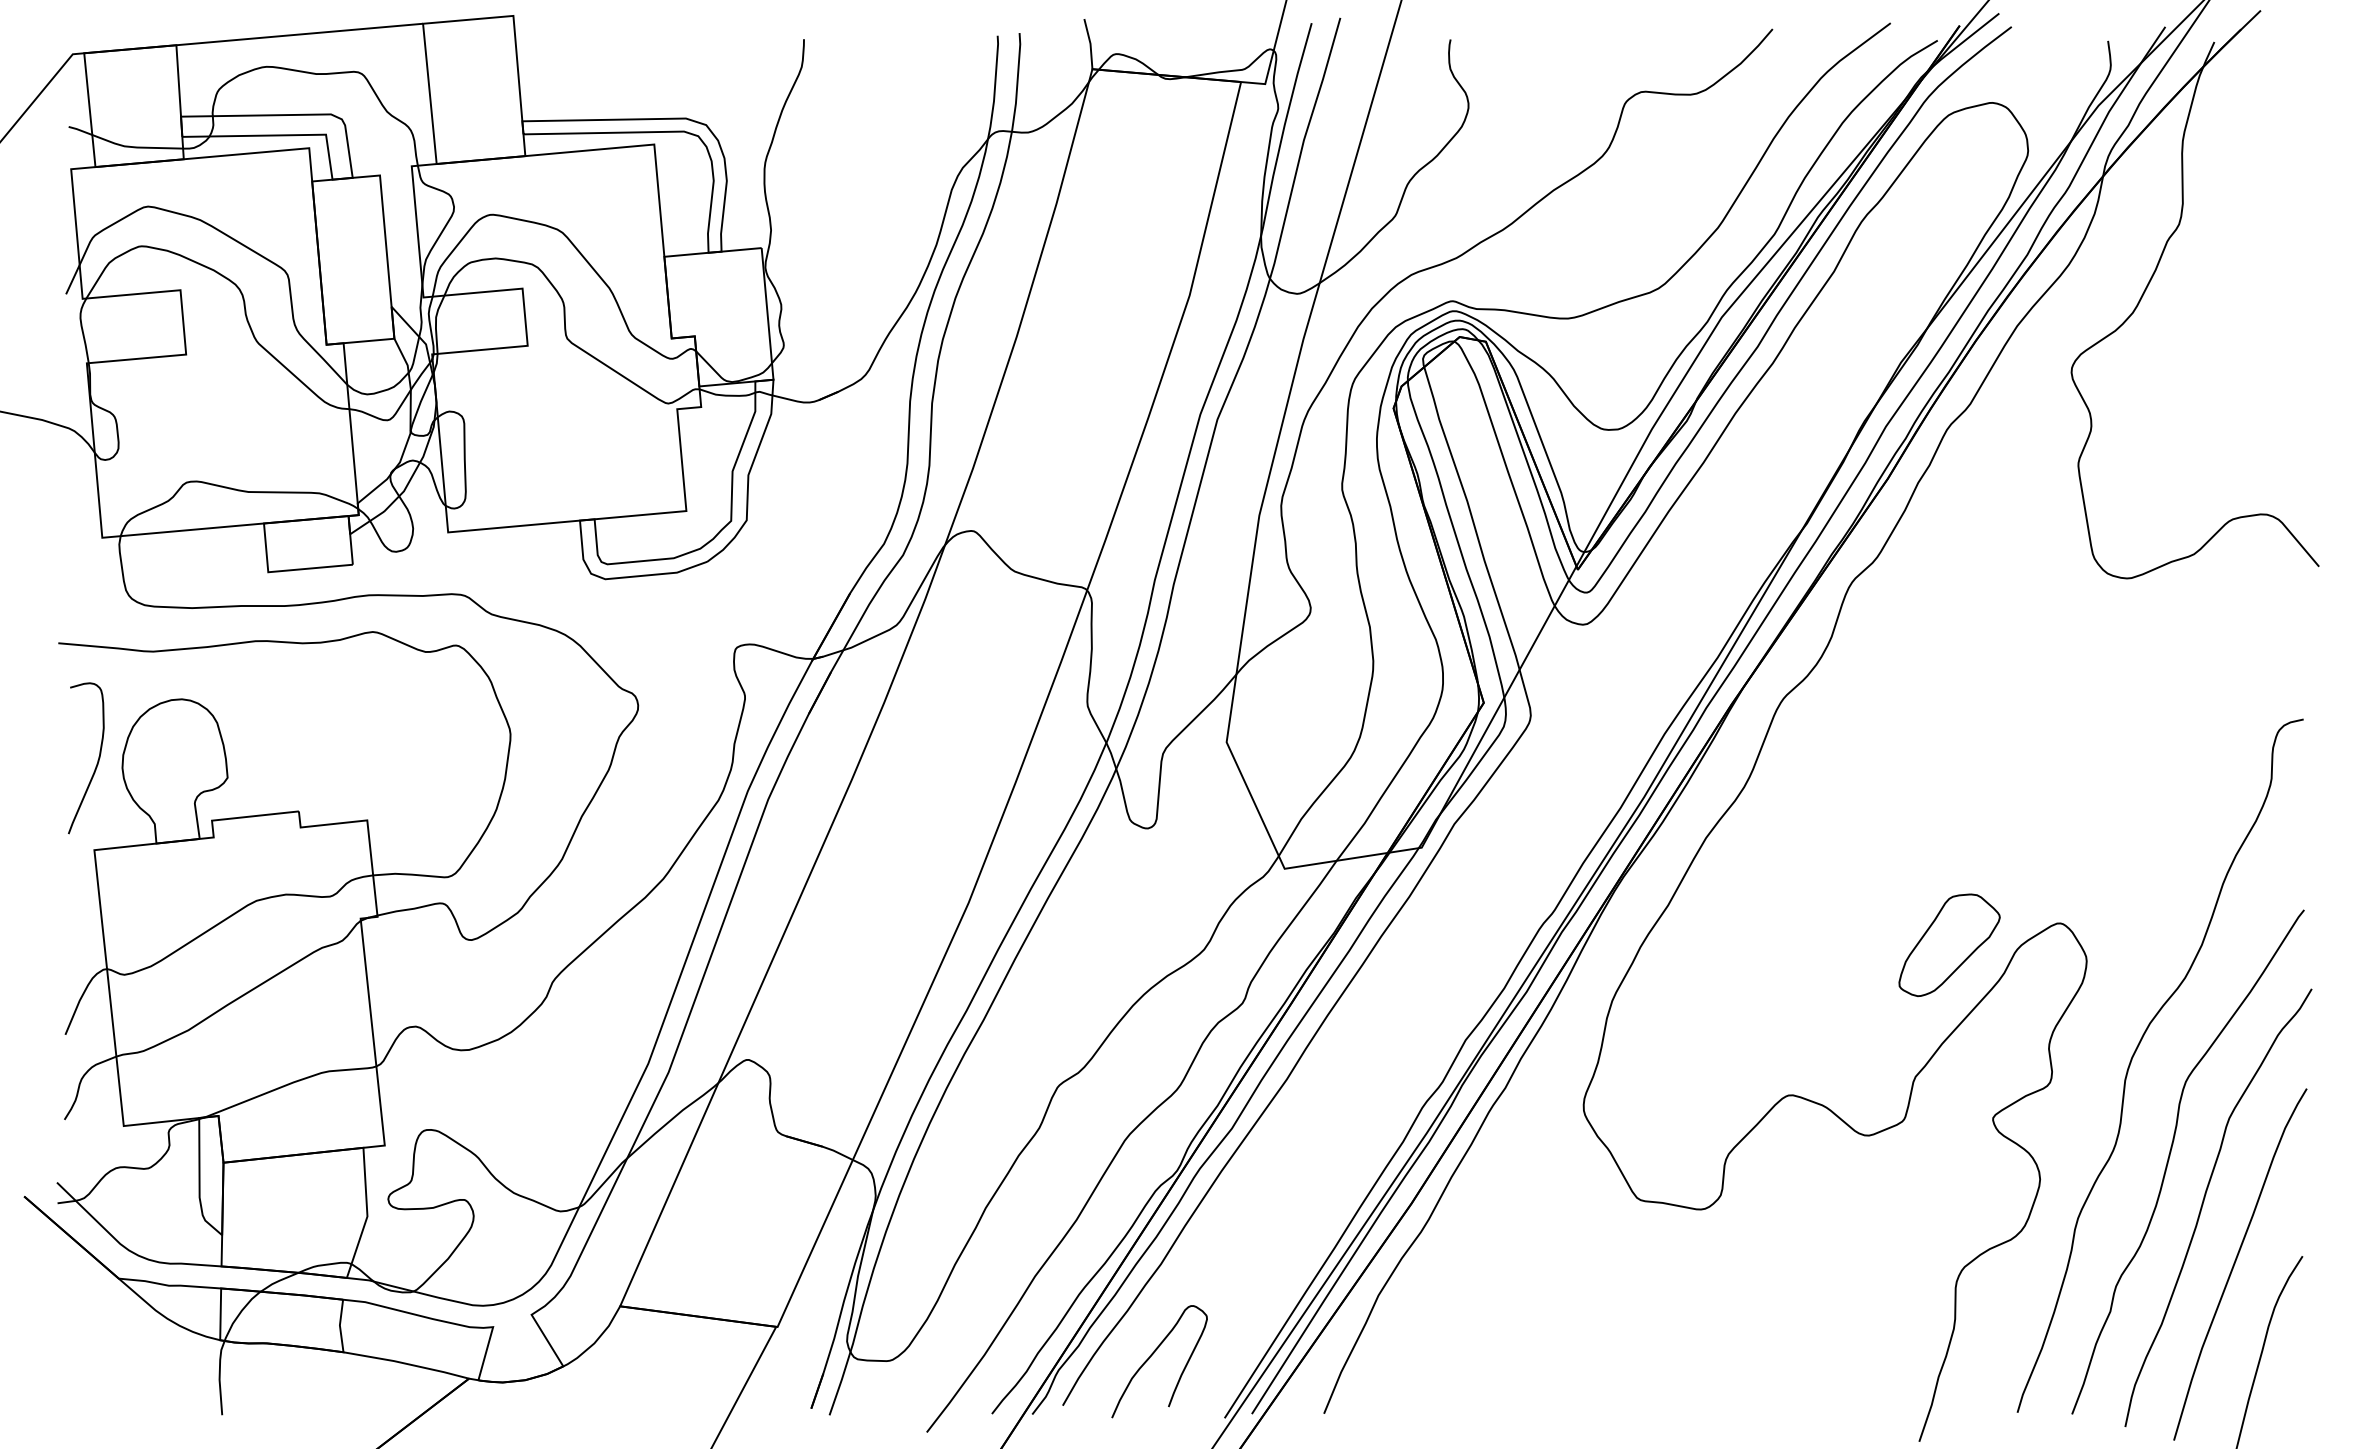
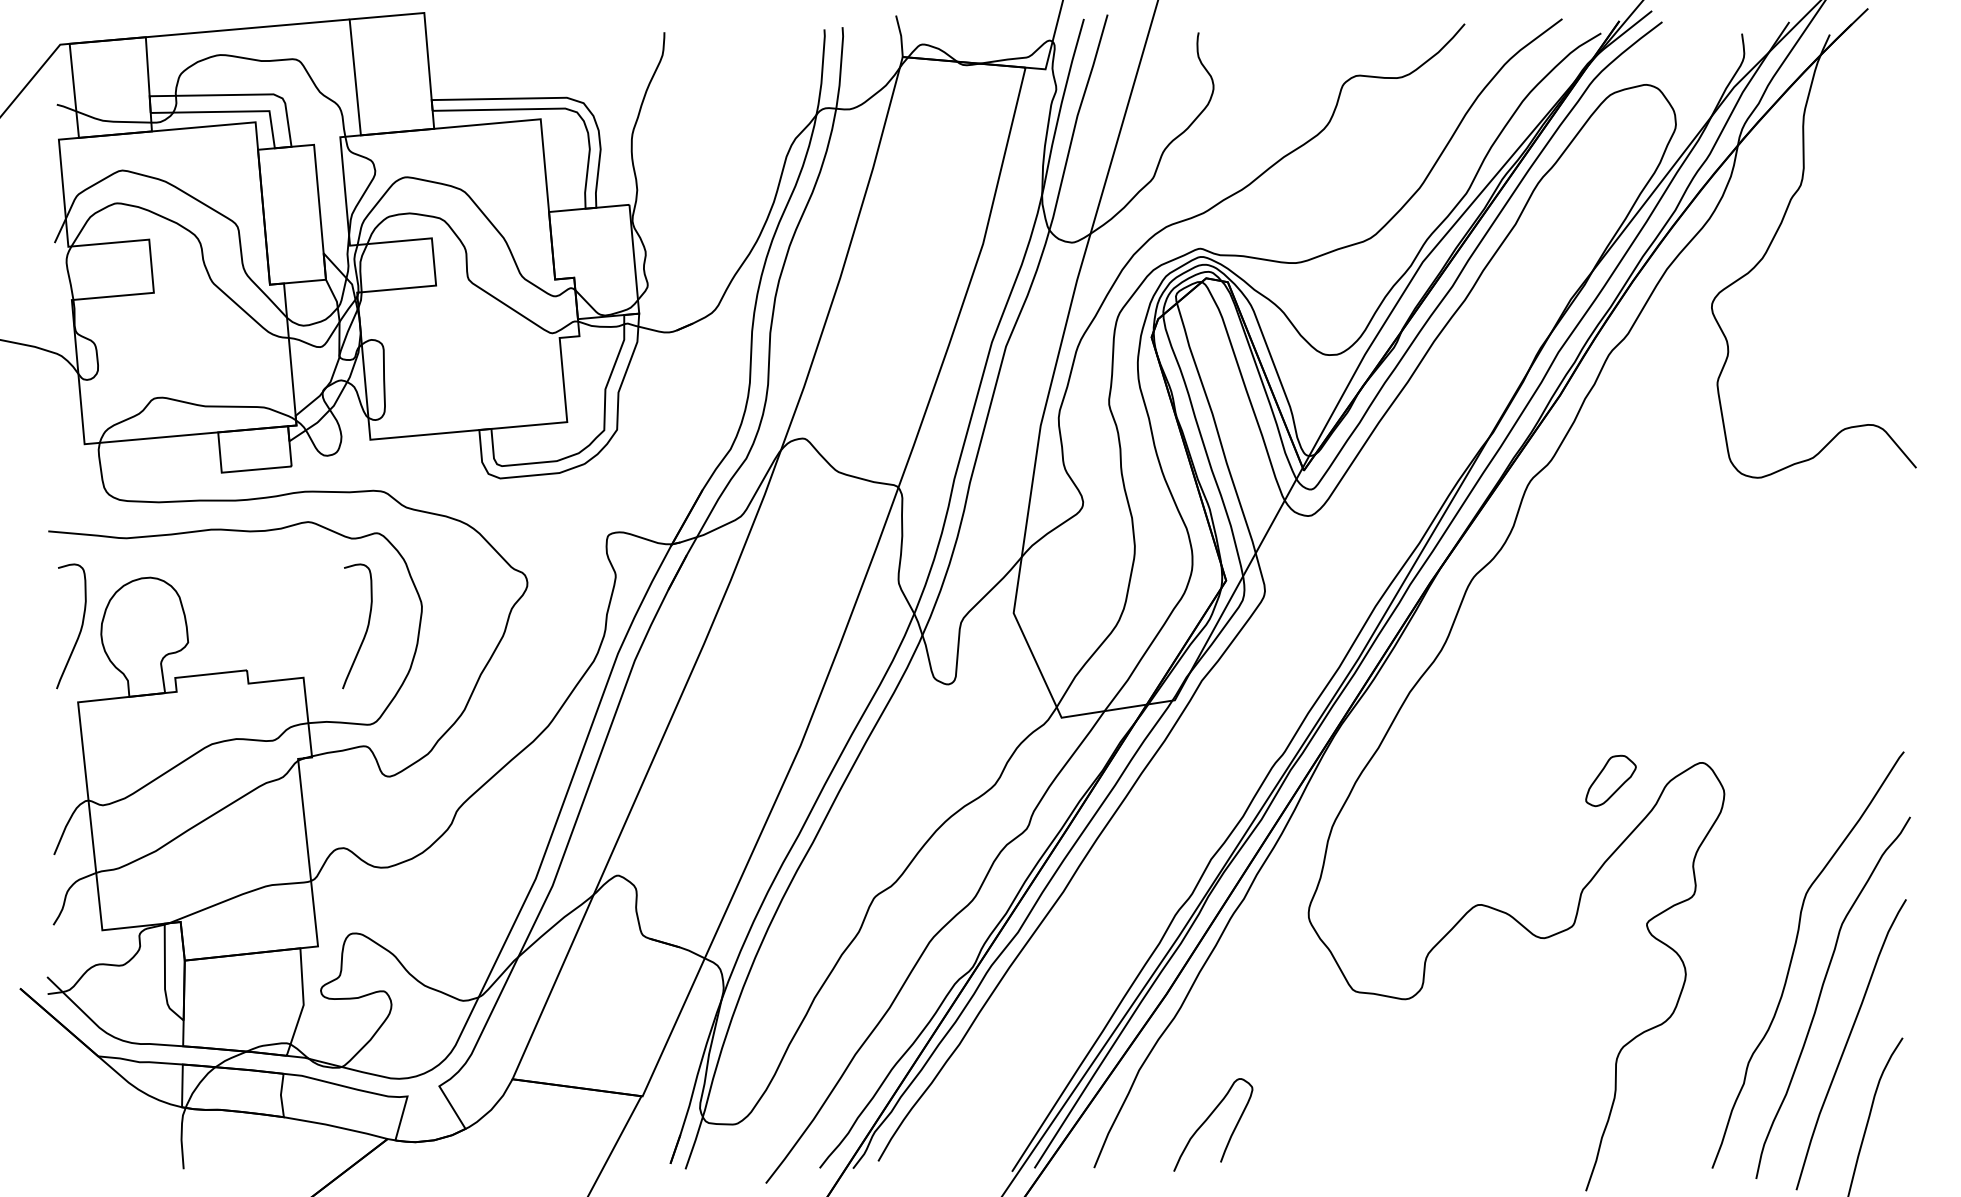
curve: (443, 759) -> (366, 627), added
part: (1948, 944) -> (1610, 780), size x0.6
curve: (2135, 1054) -> (1764, 871), removed
curve: (1152, 1356) -> (1207, 1120), moved

